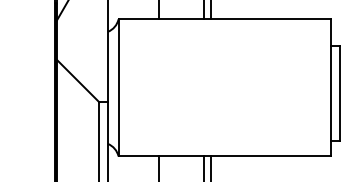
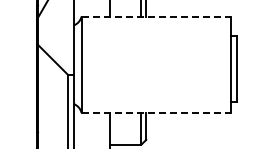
line: (225, 19) -> (156, 16), solid -> dashed
line: (225, 155) -> (156, 112), solid -> dashed

